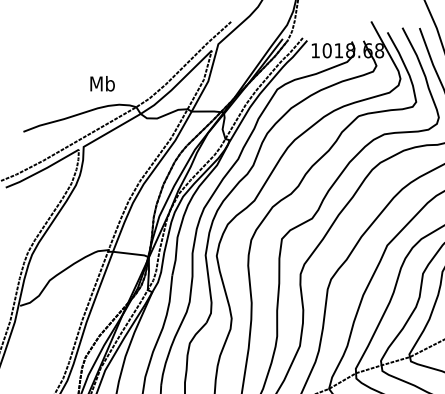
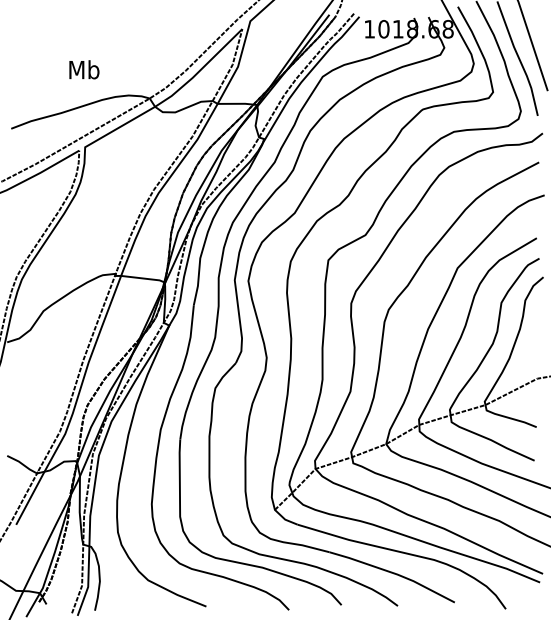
text: (102, 83) -> (84, 69), moved

